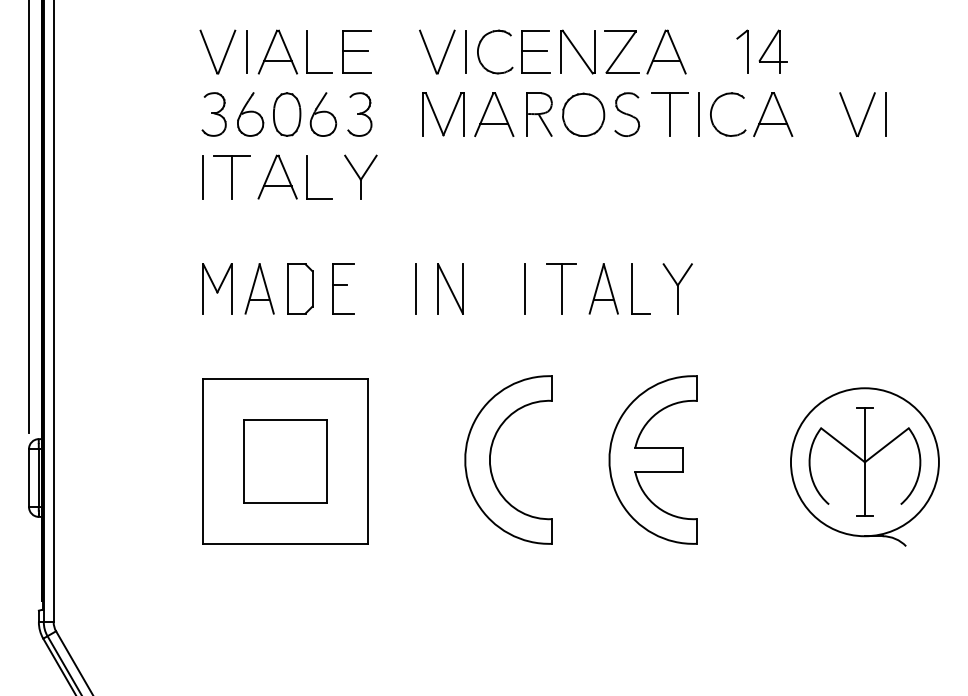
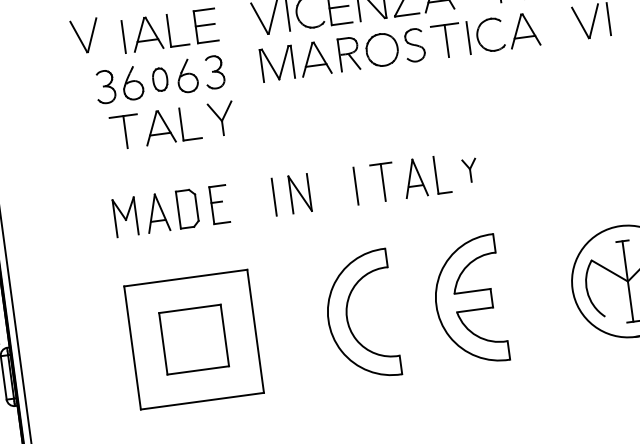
part: (210, 52) -> (80, 37), moved
part: (287, 114) -> (160, 79), size x0.7
line: (203, 176) -> (103, 134), removed
part: (677, 288) -> (470, 170), size x0.6

